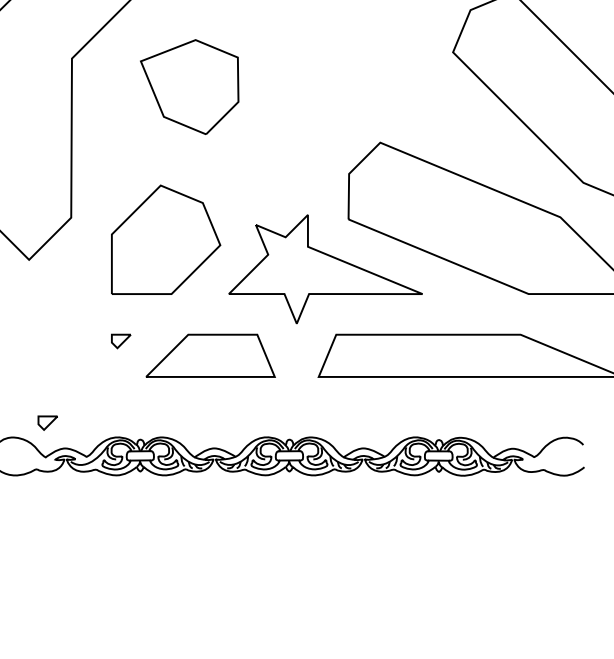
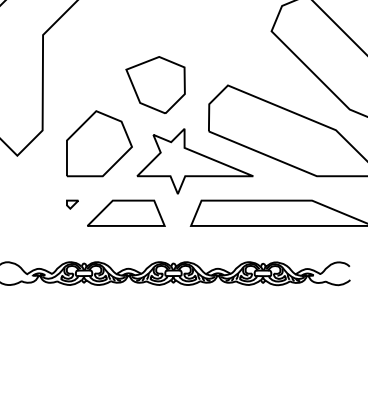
part: (189, 86) -> (155, 84), moved
part: (47, 422) -> (28, 253), removed

